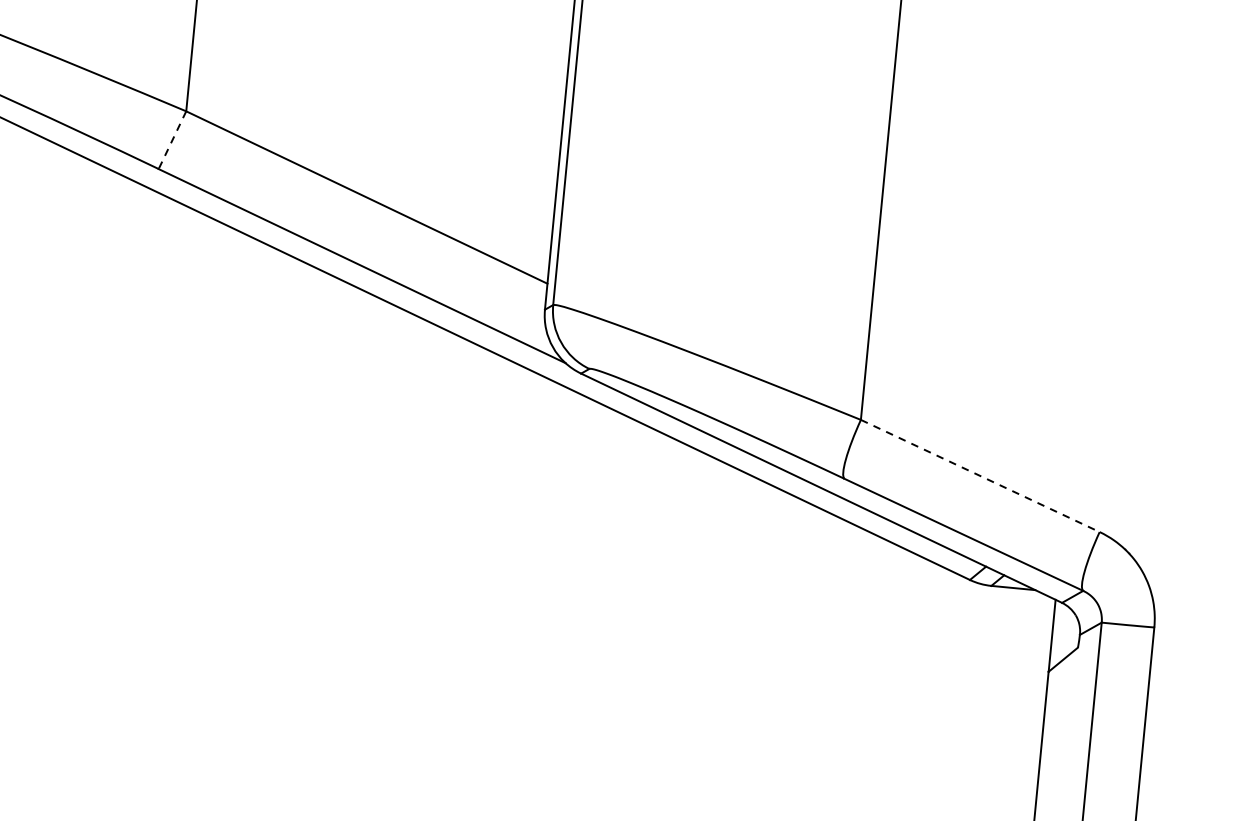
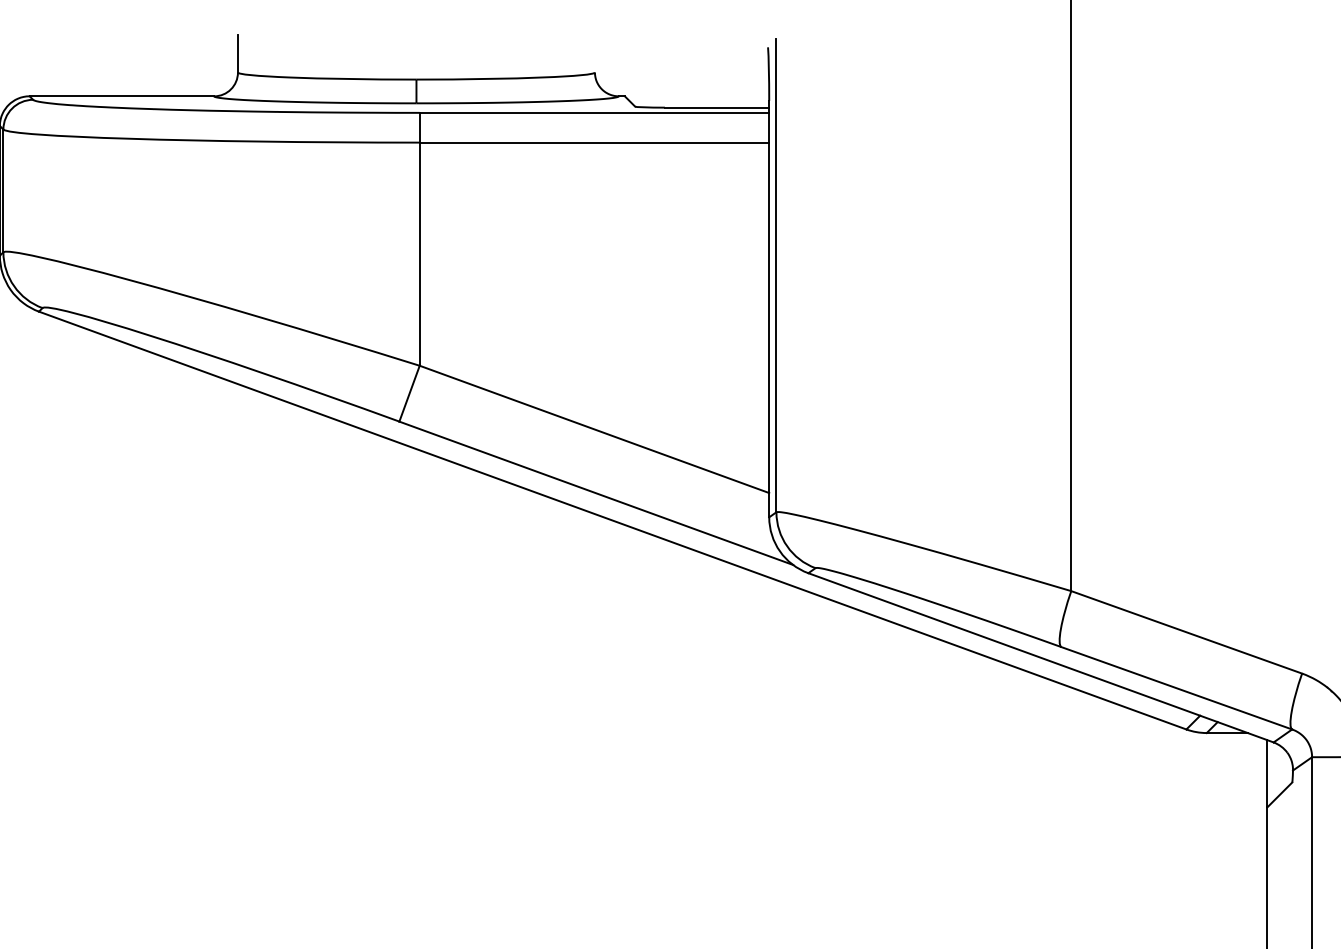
line: (172, 139) -> (409, 393), dashed -> solid
line: (980, 476) -> (1186, 632), dashed -> solid

